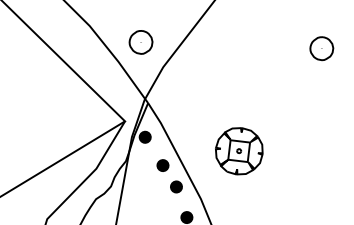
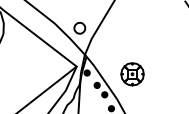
part: (321, 47) -> (165, 20), removed

